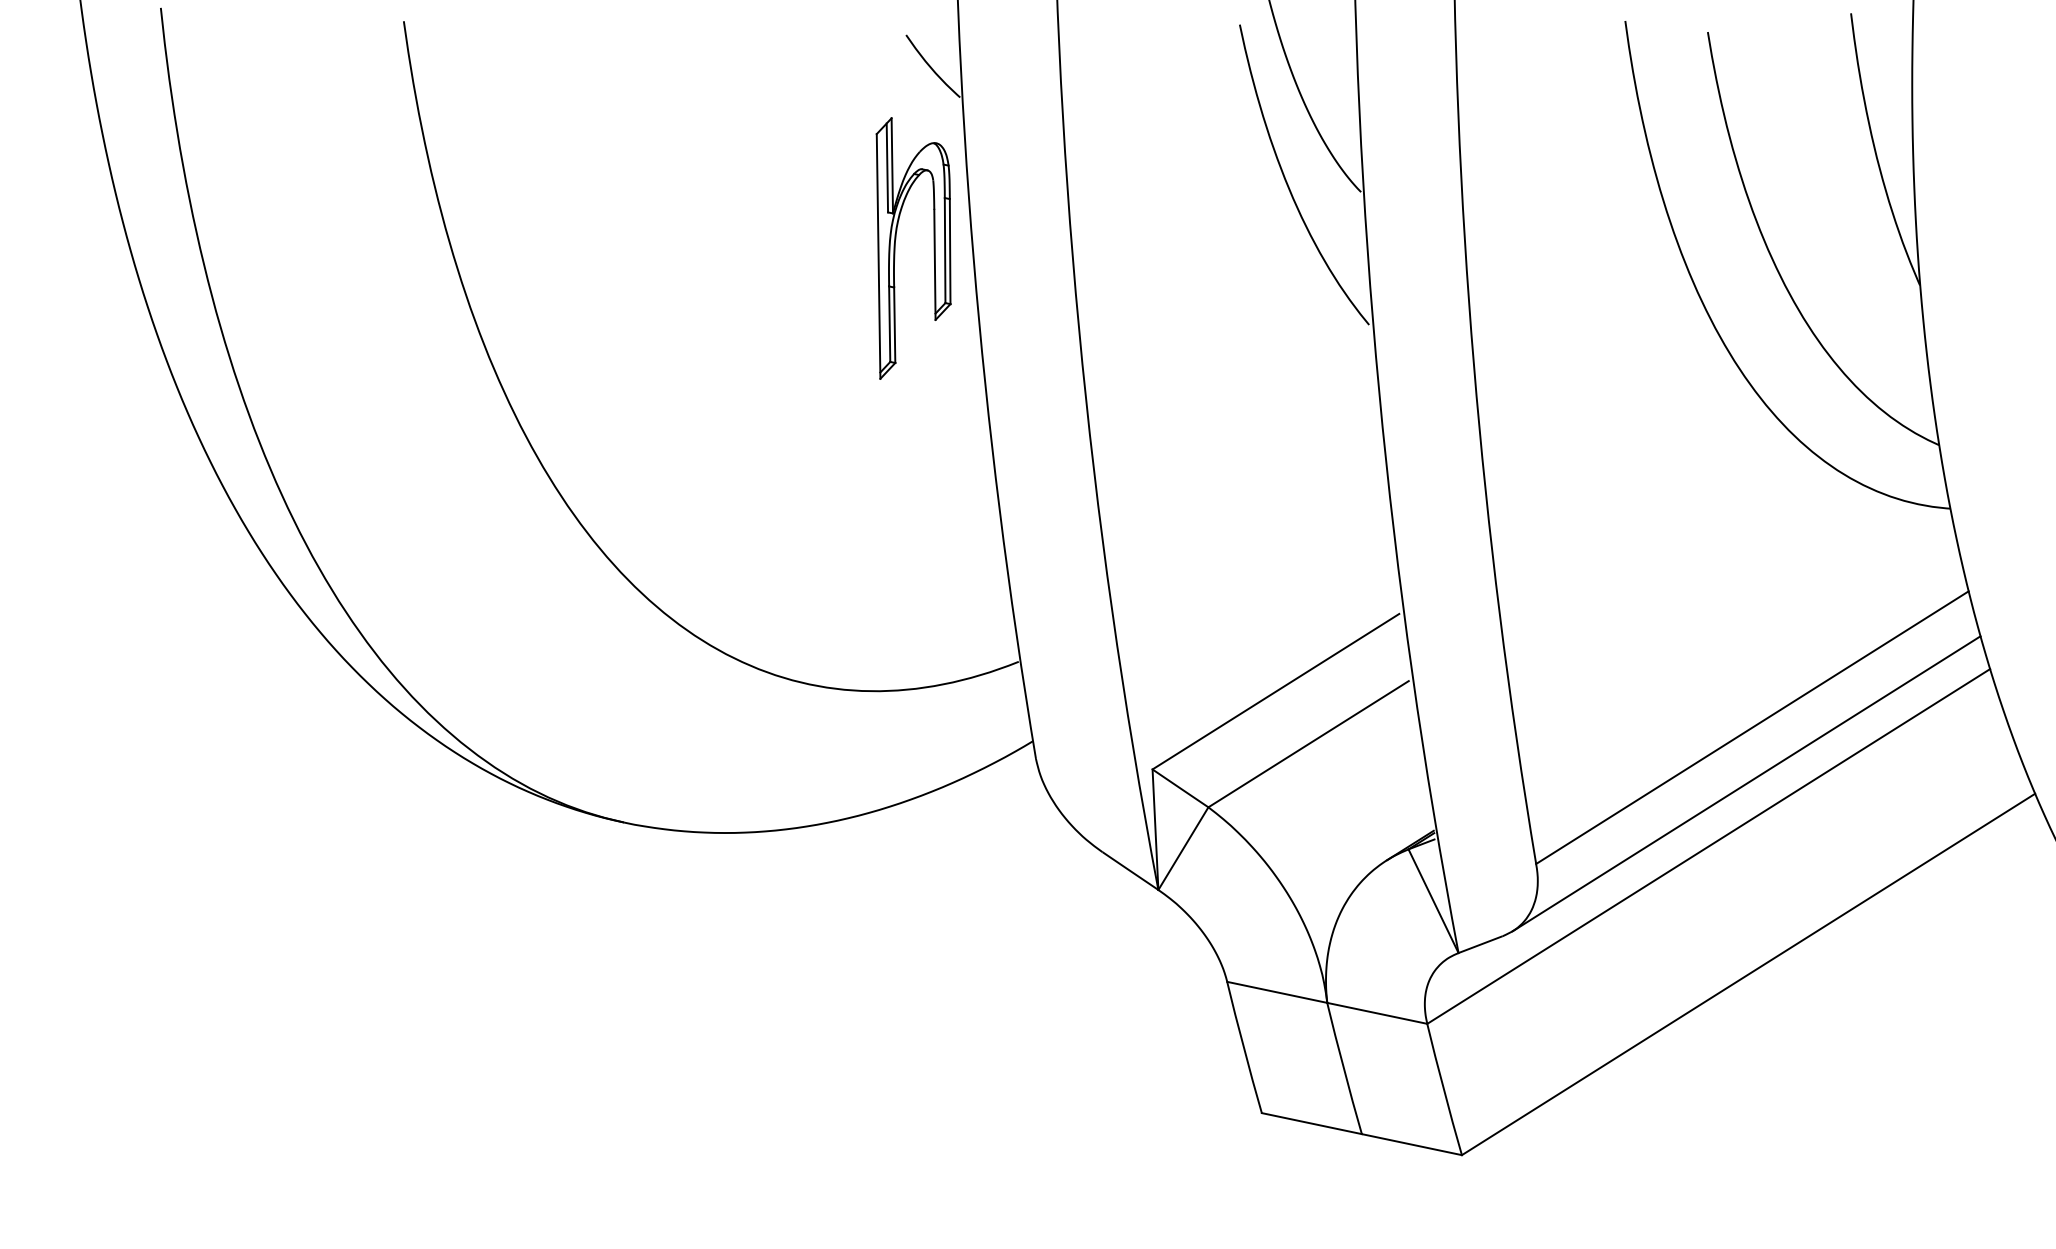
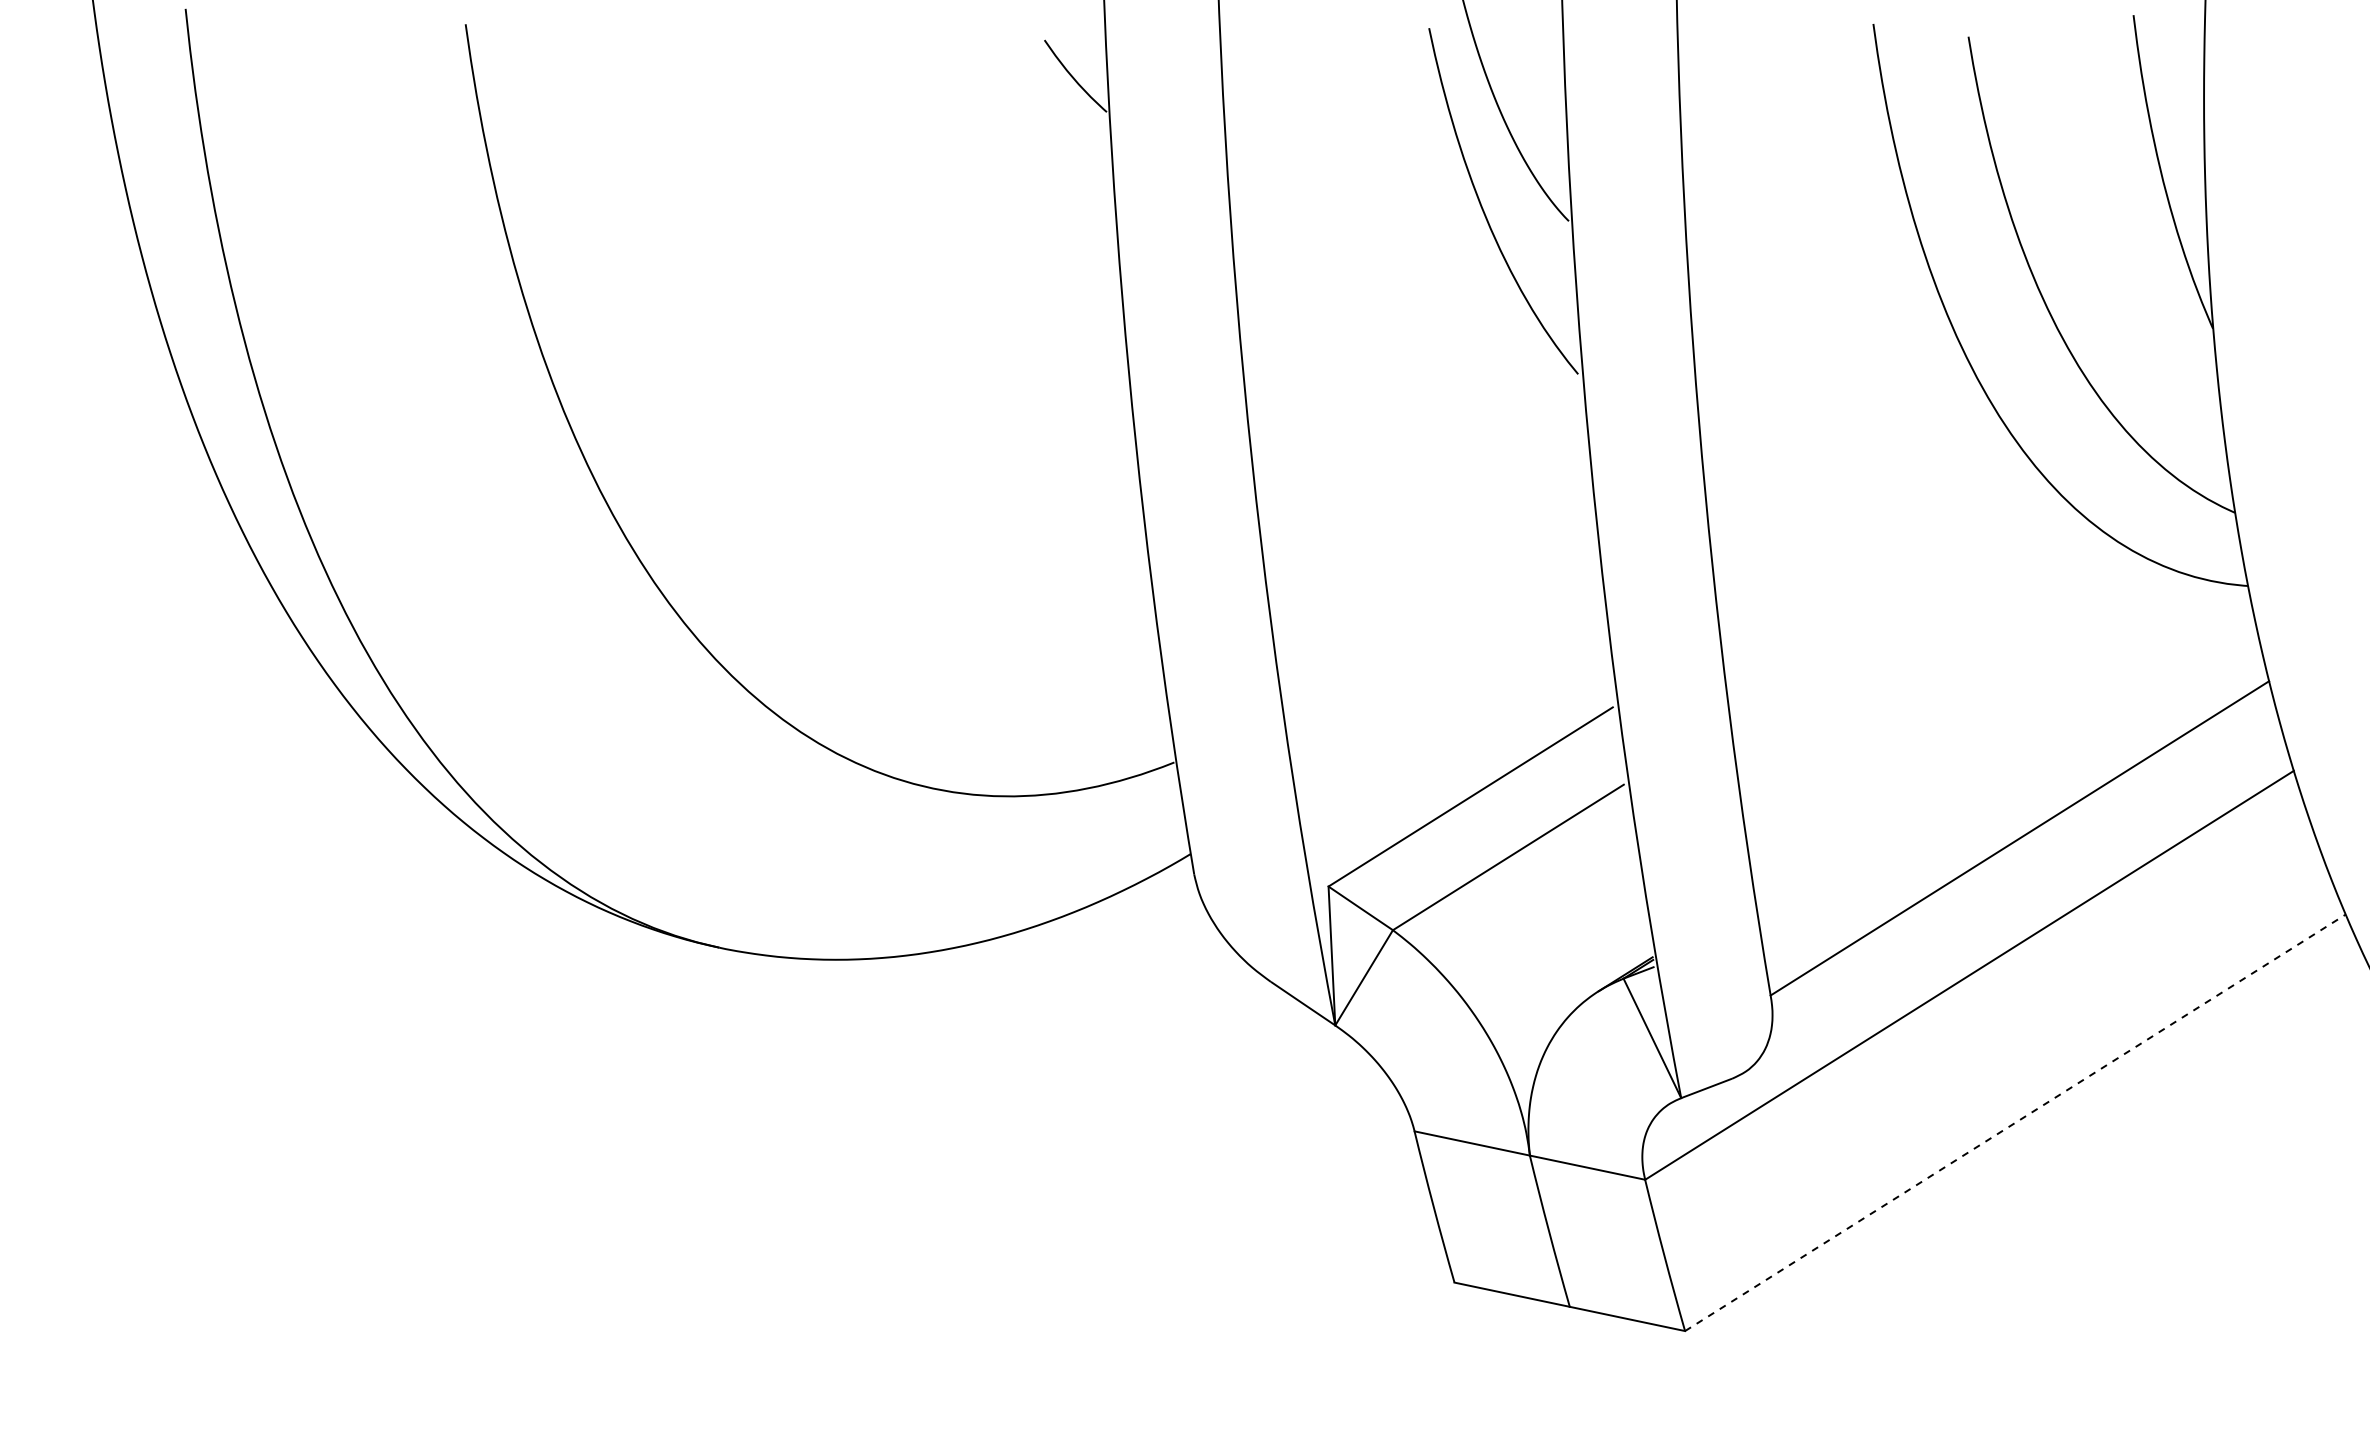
part: (895, 248) -> (1032, 286), removed
line: (1746, 784) -> (2012, 903), removed
line: (1748, 974) -> (2015, 1122), solid -> dashed

